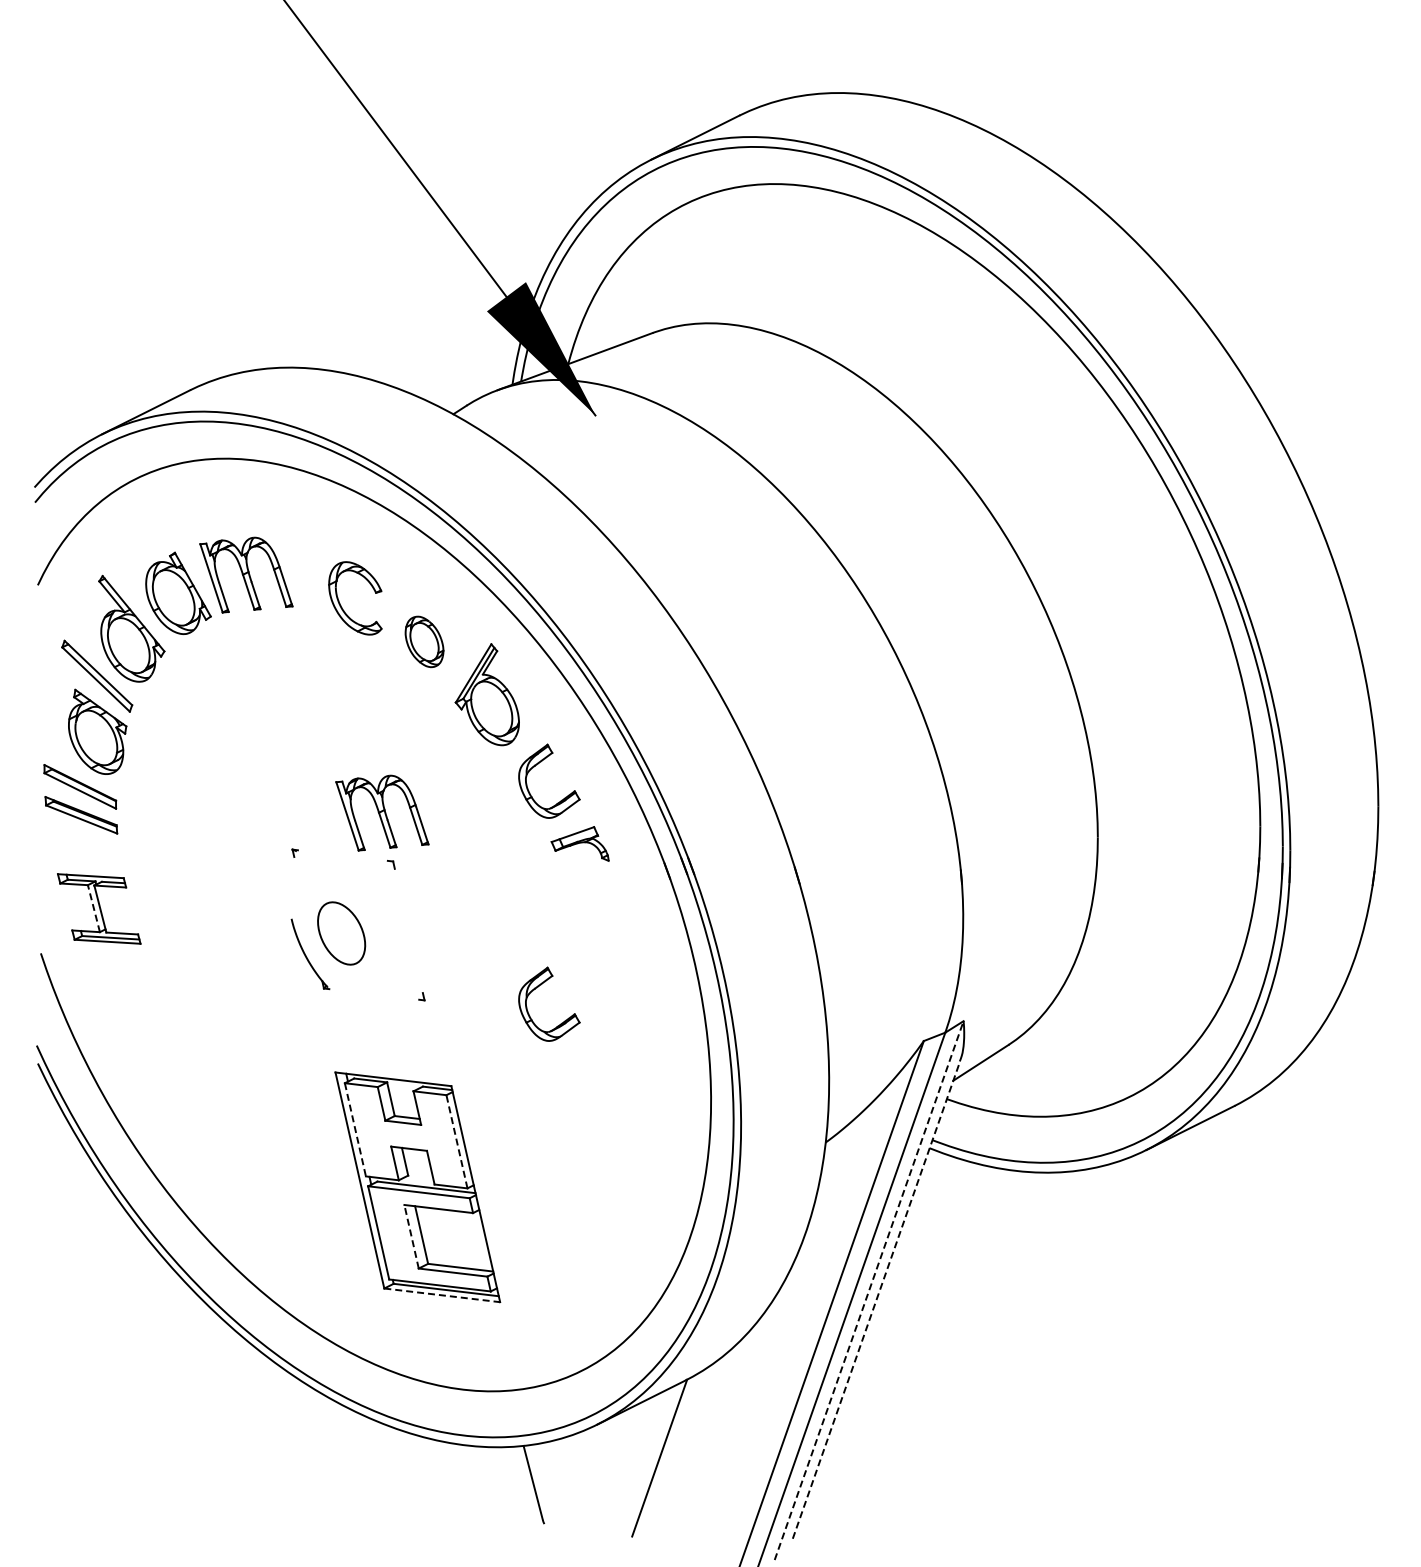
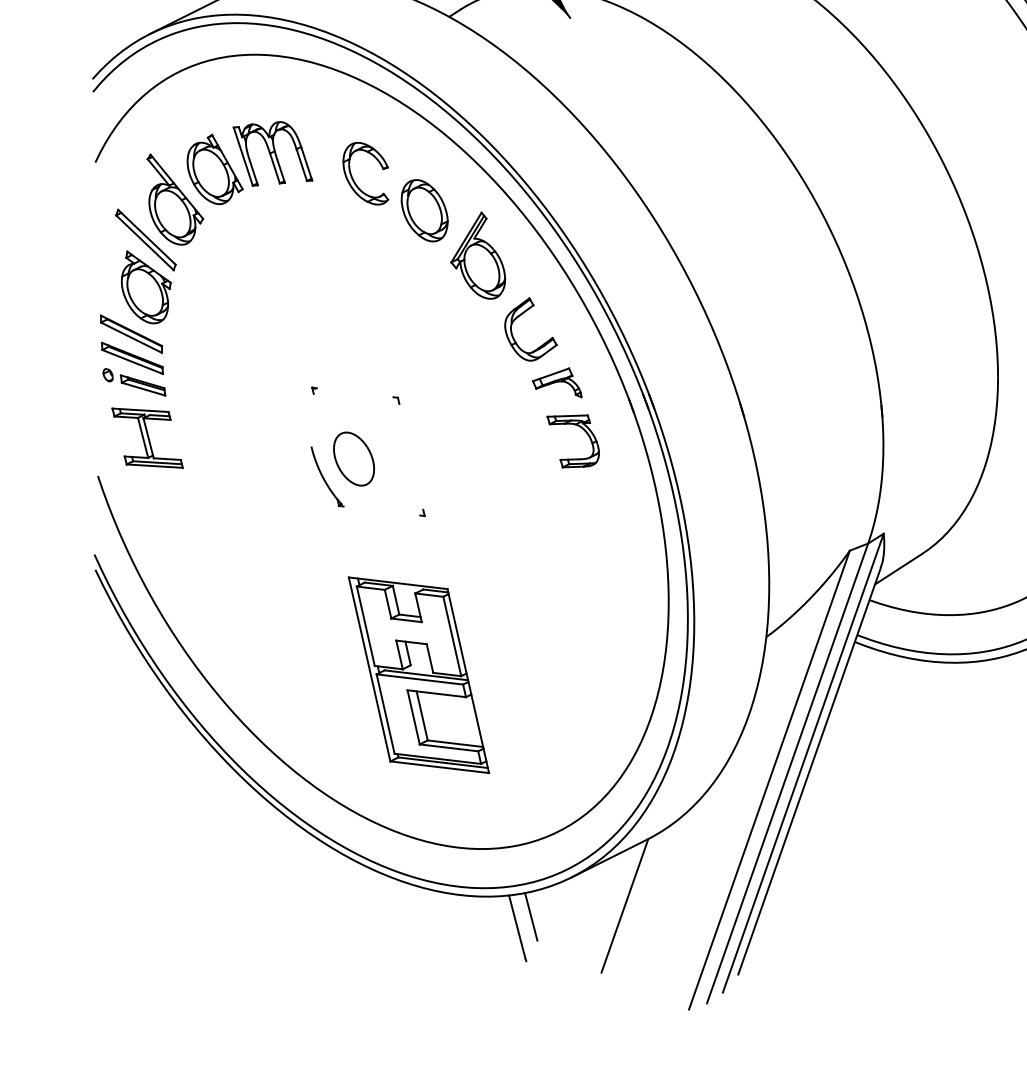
part: (424, 641) -> (424, 210), size x1.43
part: (382, 812) -> (388, 356), removed
part: (83, 842) -> (134, 381), added
part: (610, 899) -> (583, 430), added
line: (93, 908) -> (142, 437), dashed -> solid
part: (538, 987) -> (521, 505), removed
line: (355, 1129) -> (365, 626), dashed -> solid
line: (456, 1141) -> (451, 636), dashed -> solid
line: (411, 1236) -> (413, 717), dashed -> solid
line: (869, 1290) -> (803, 763), dashed -> solid
line: (442, 1295) -> (439, 767), dashed -> solid
line: (876, 1300) -> (809, 771), dashed -> solid
line: (549, 1470) -> (531, 916), added

